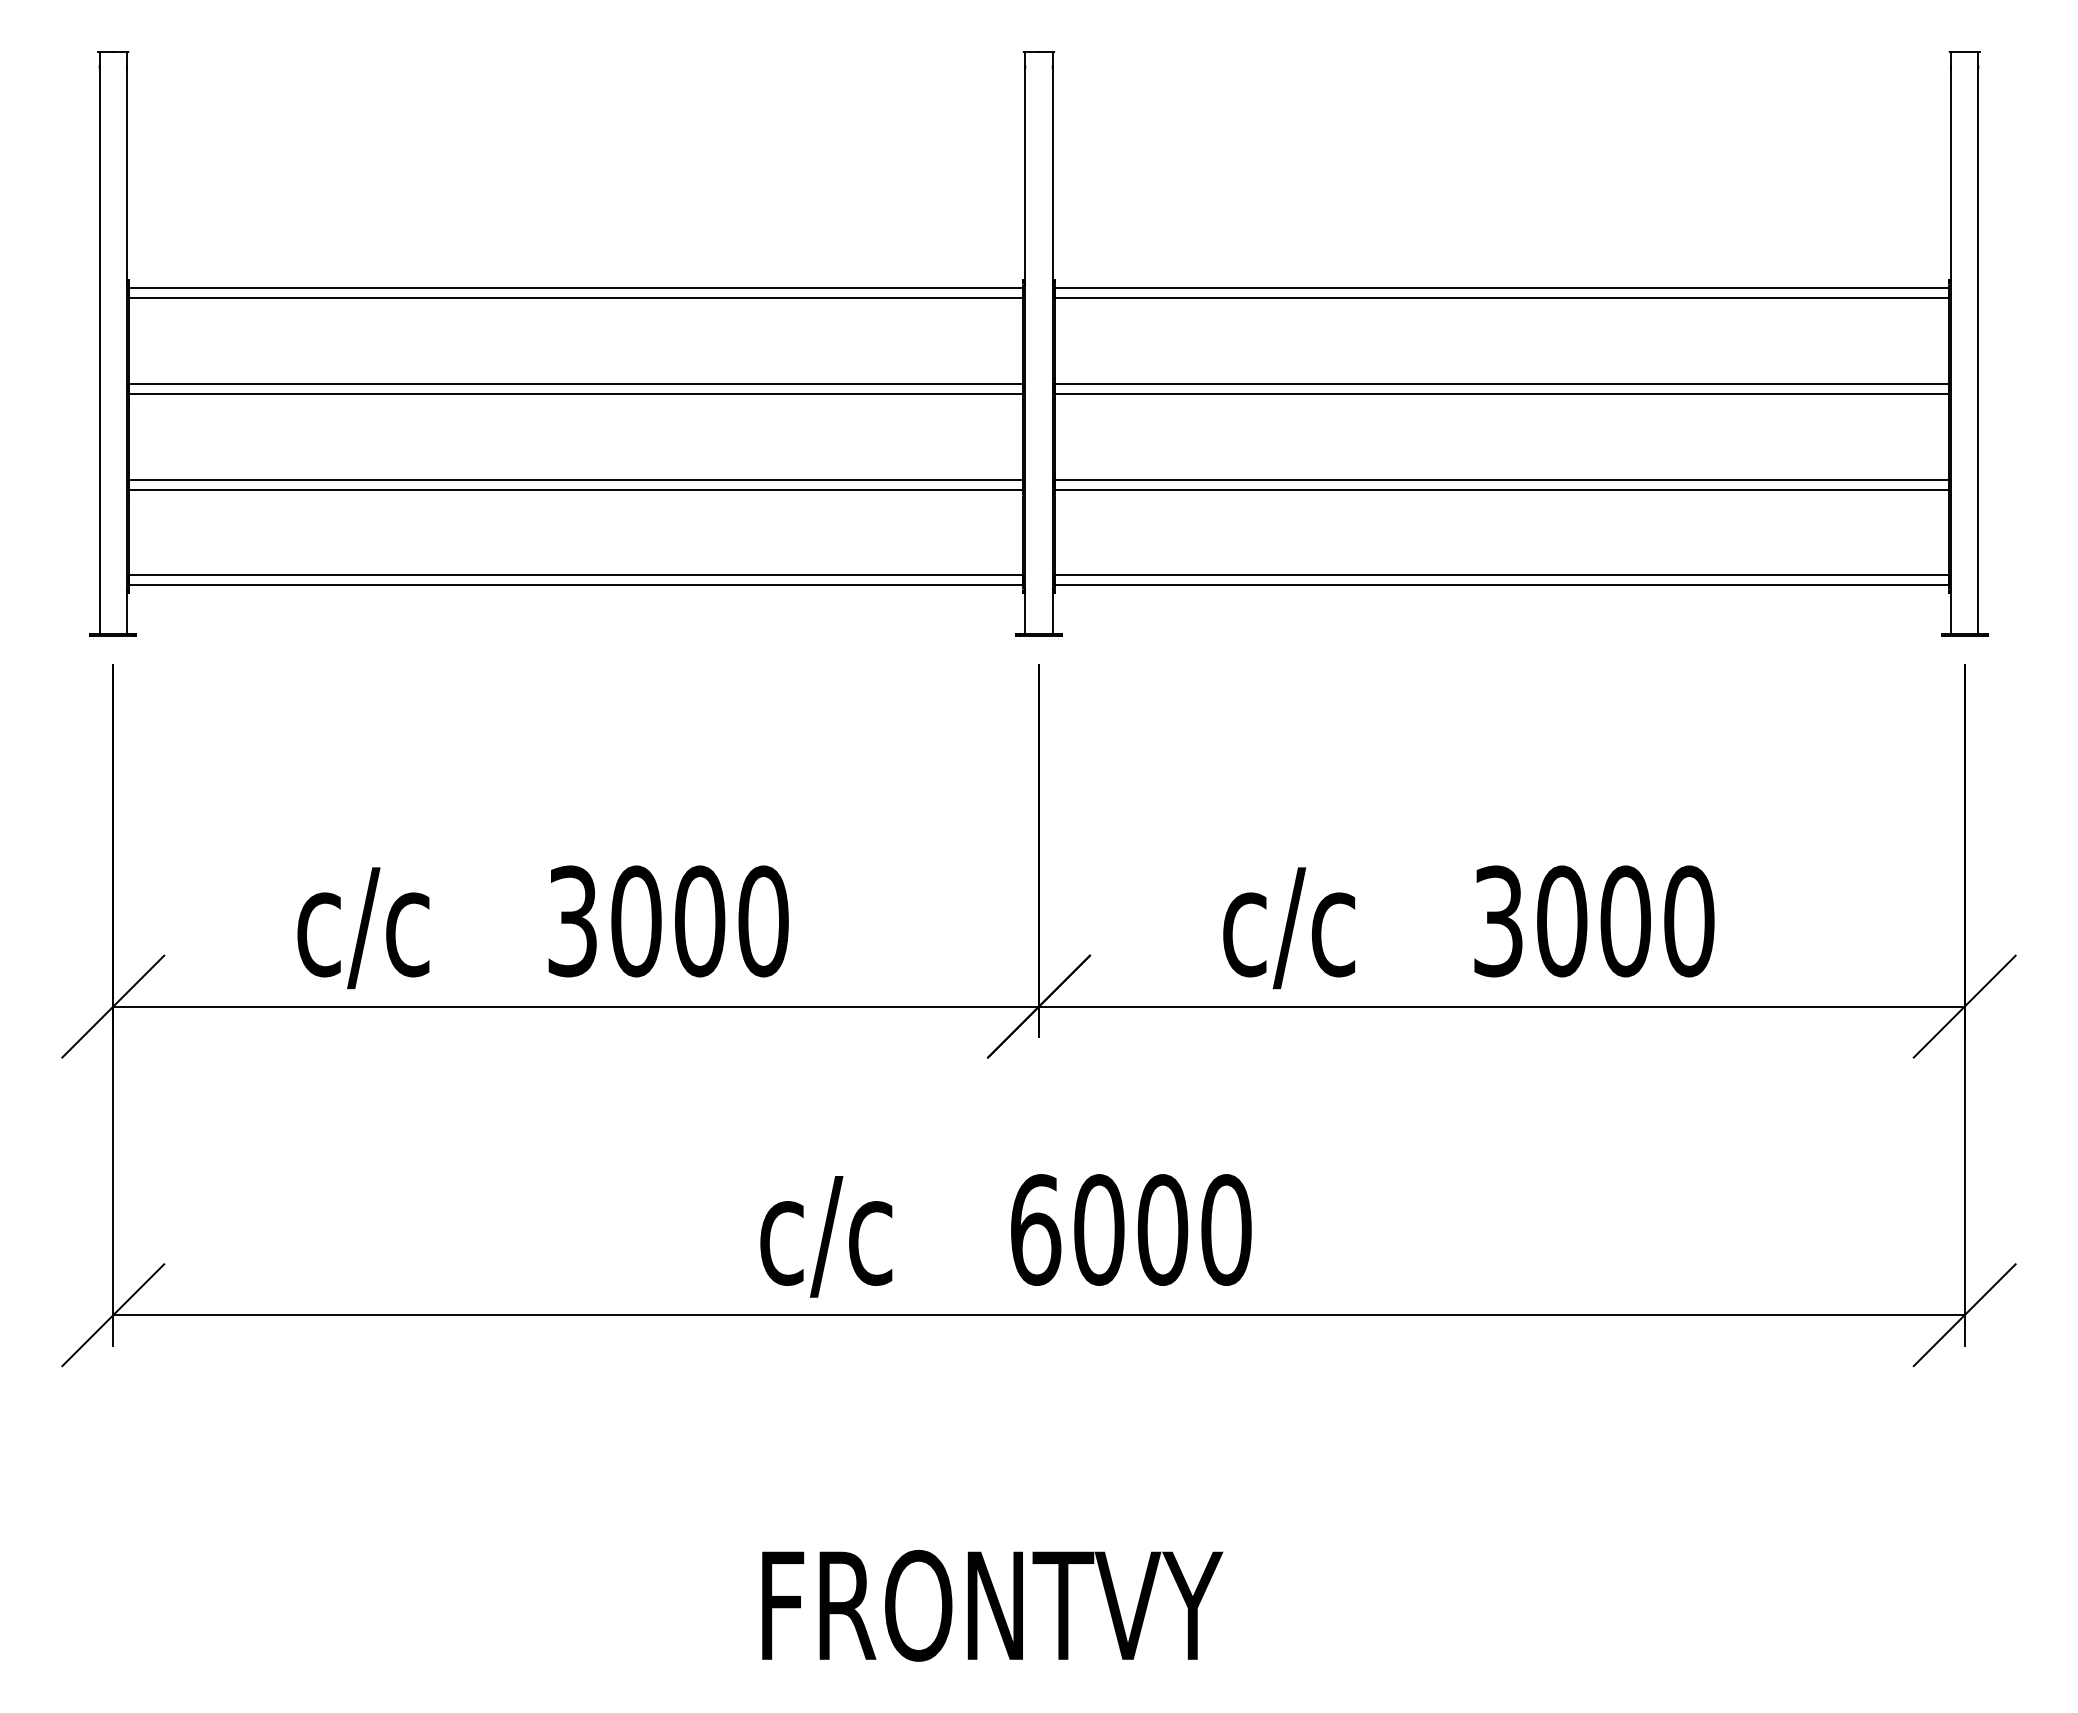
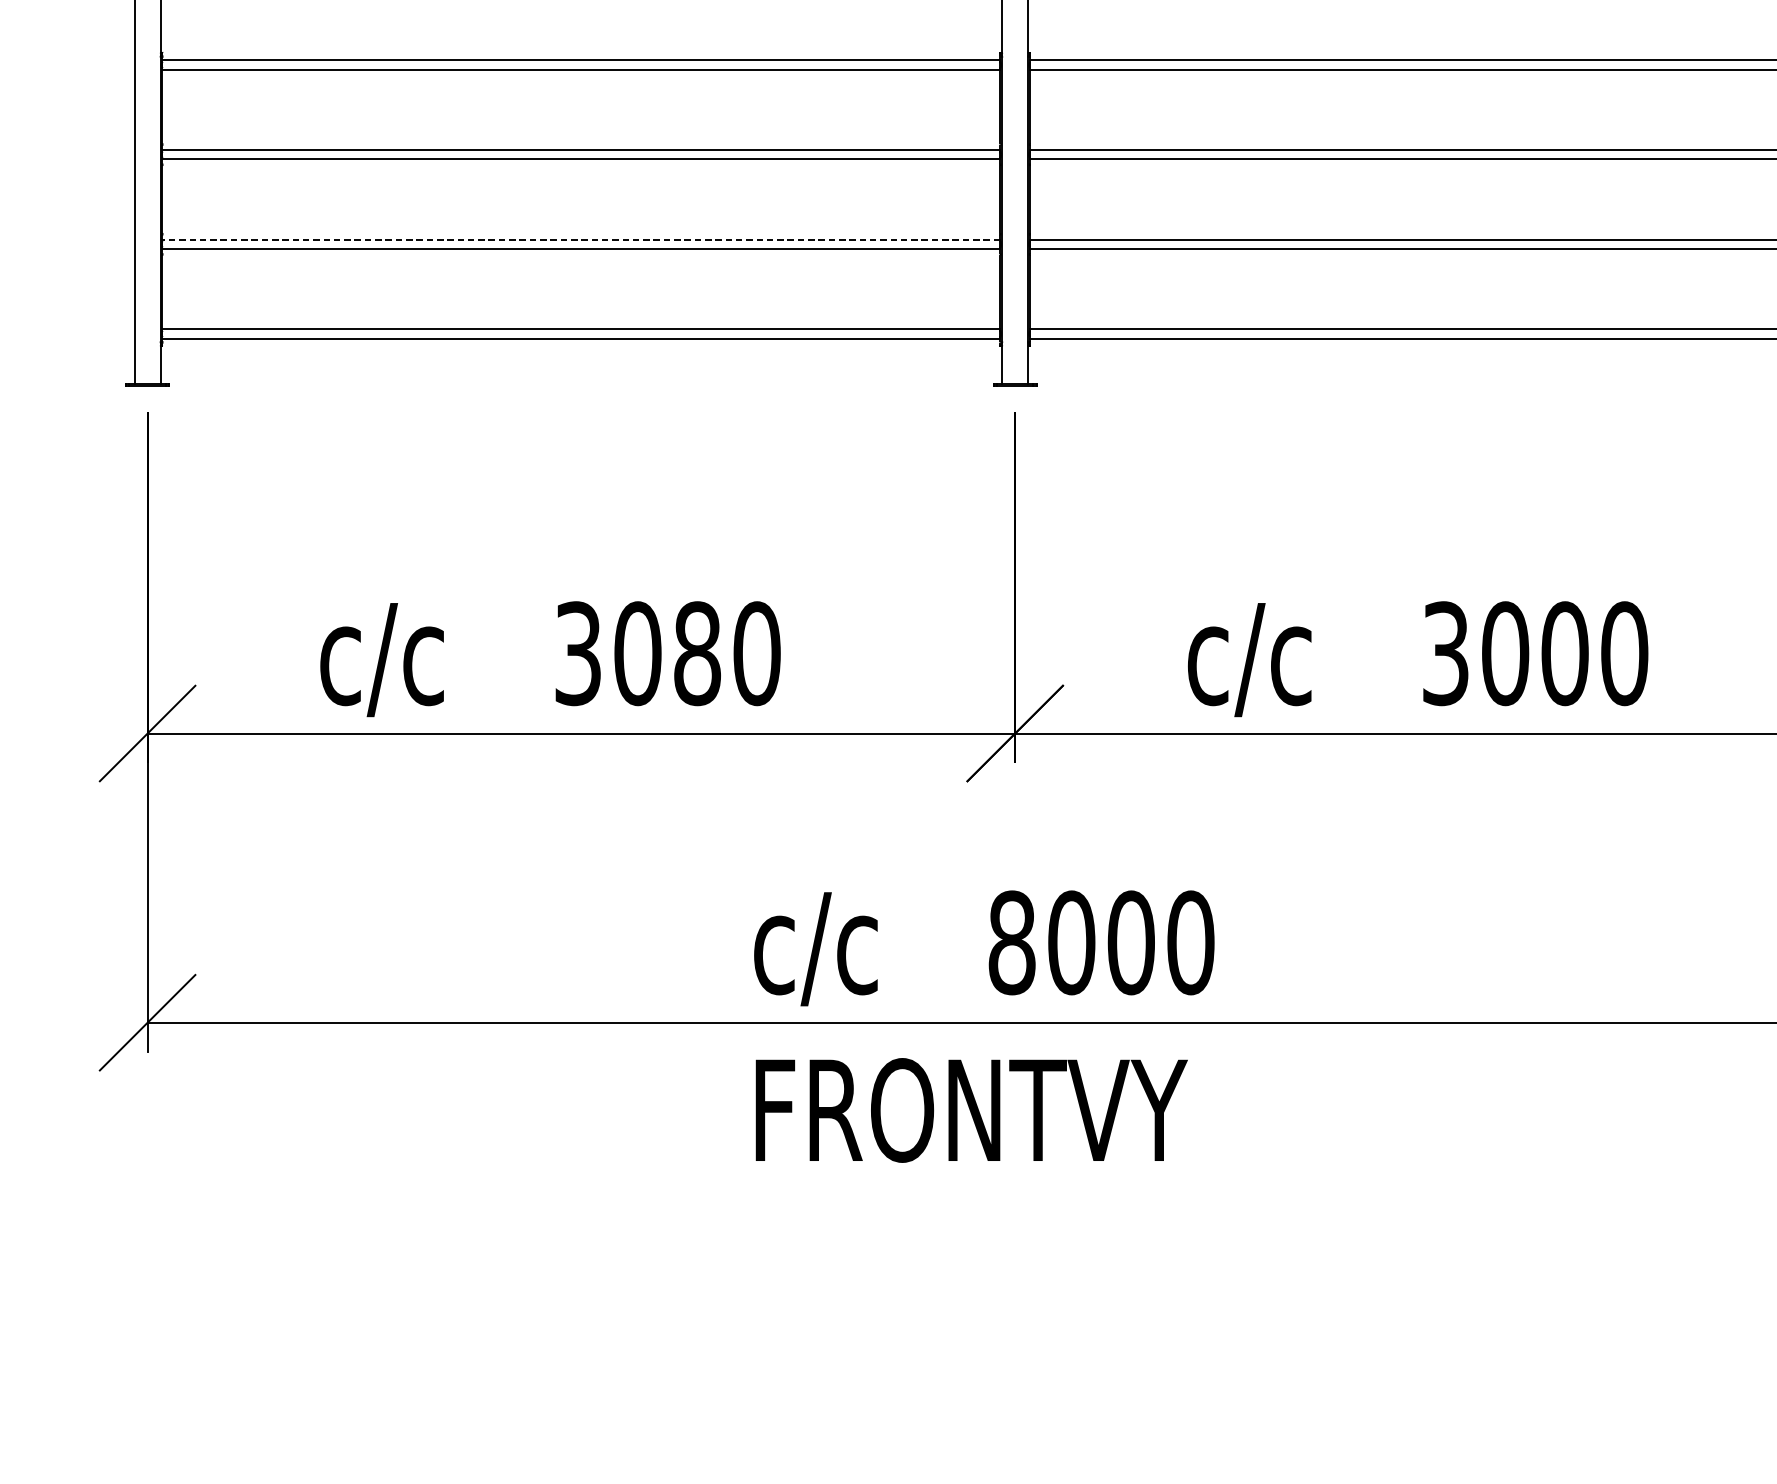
line: (575, 479) -> (580, 239), solid -> dashed
text: (700, 921) -> (697, 653), 3000 -> 3080
text: (1035, 1229) -> (1011, 942), 6000 -> 8000
text: (992, 1605) -> (971, 1110), moved

